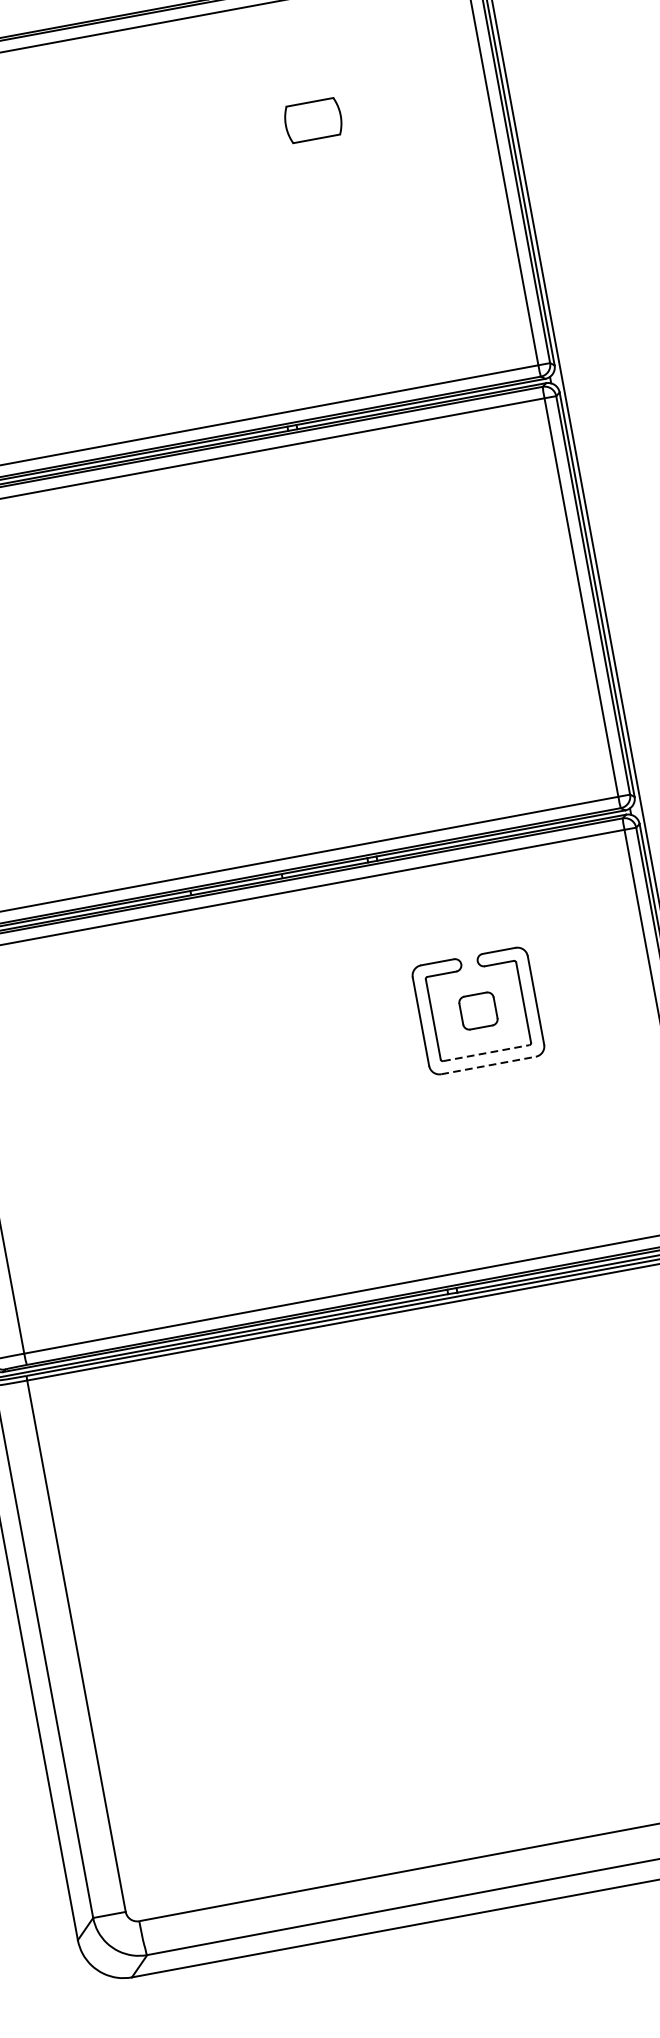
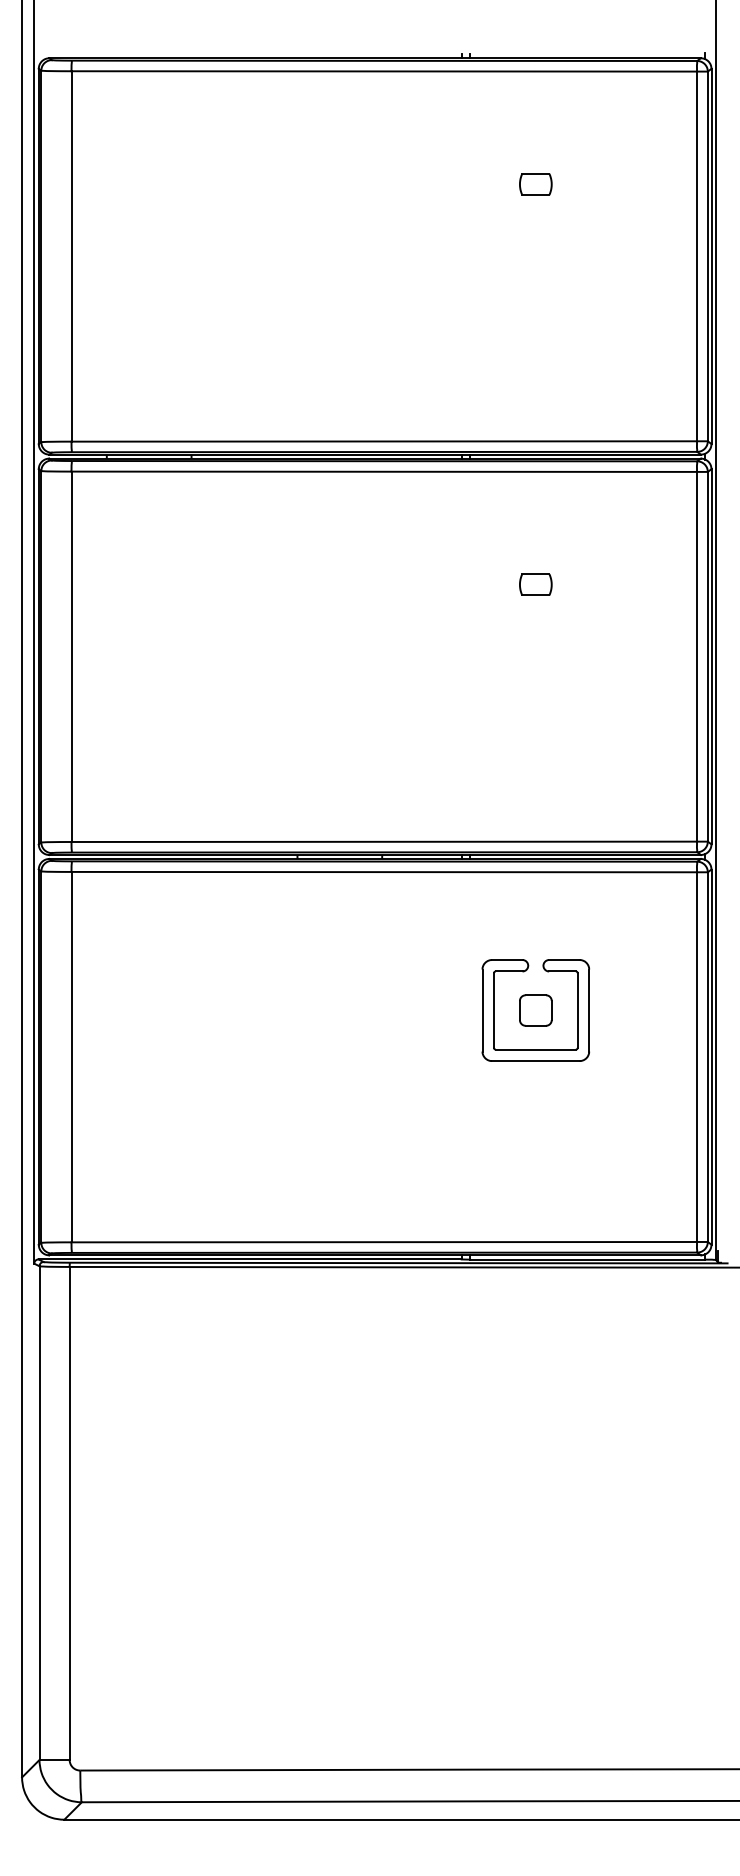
part: (313, 120) -> (535, 184), size x0.62
part: (392, 551) -> (535, 584), added
line: (486, 1052) -> (536, 1049), dashed -> solid
line: (488, 1066) -> (535, 1061), dashed -> solid

